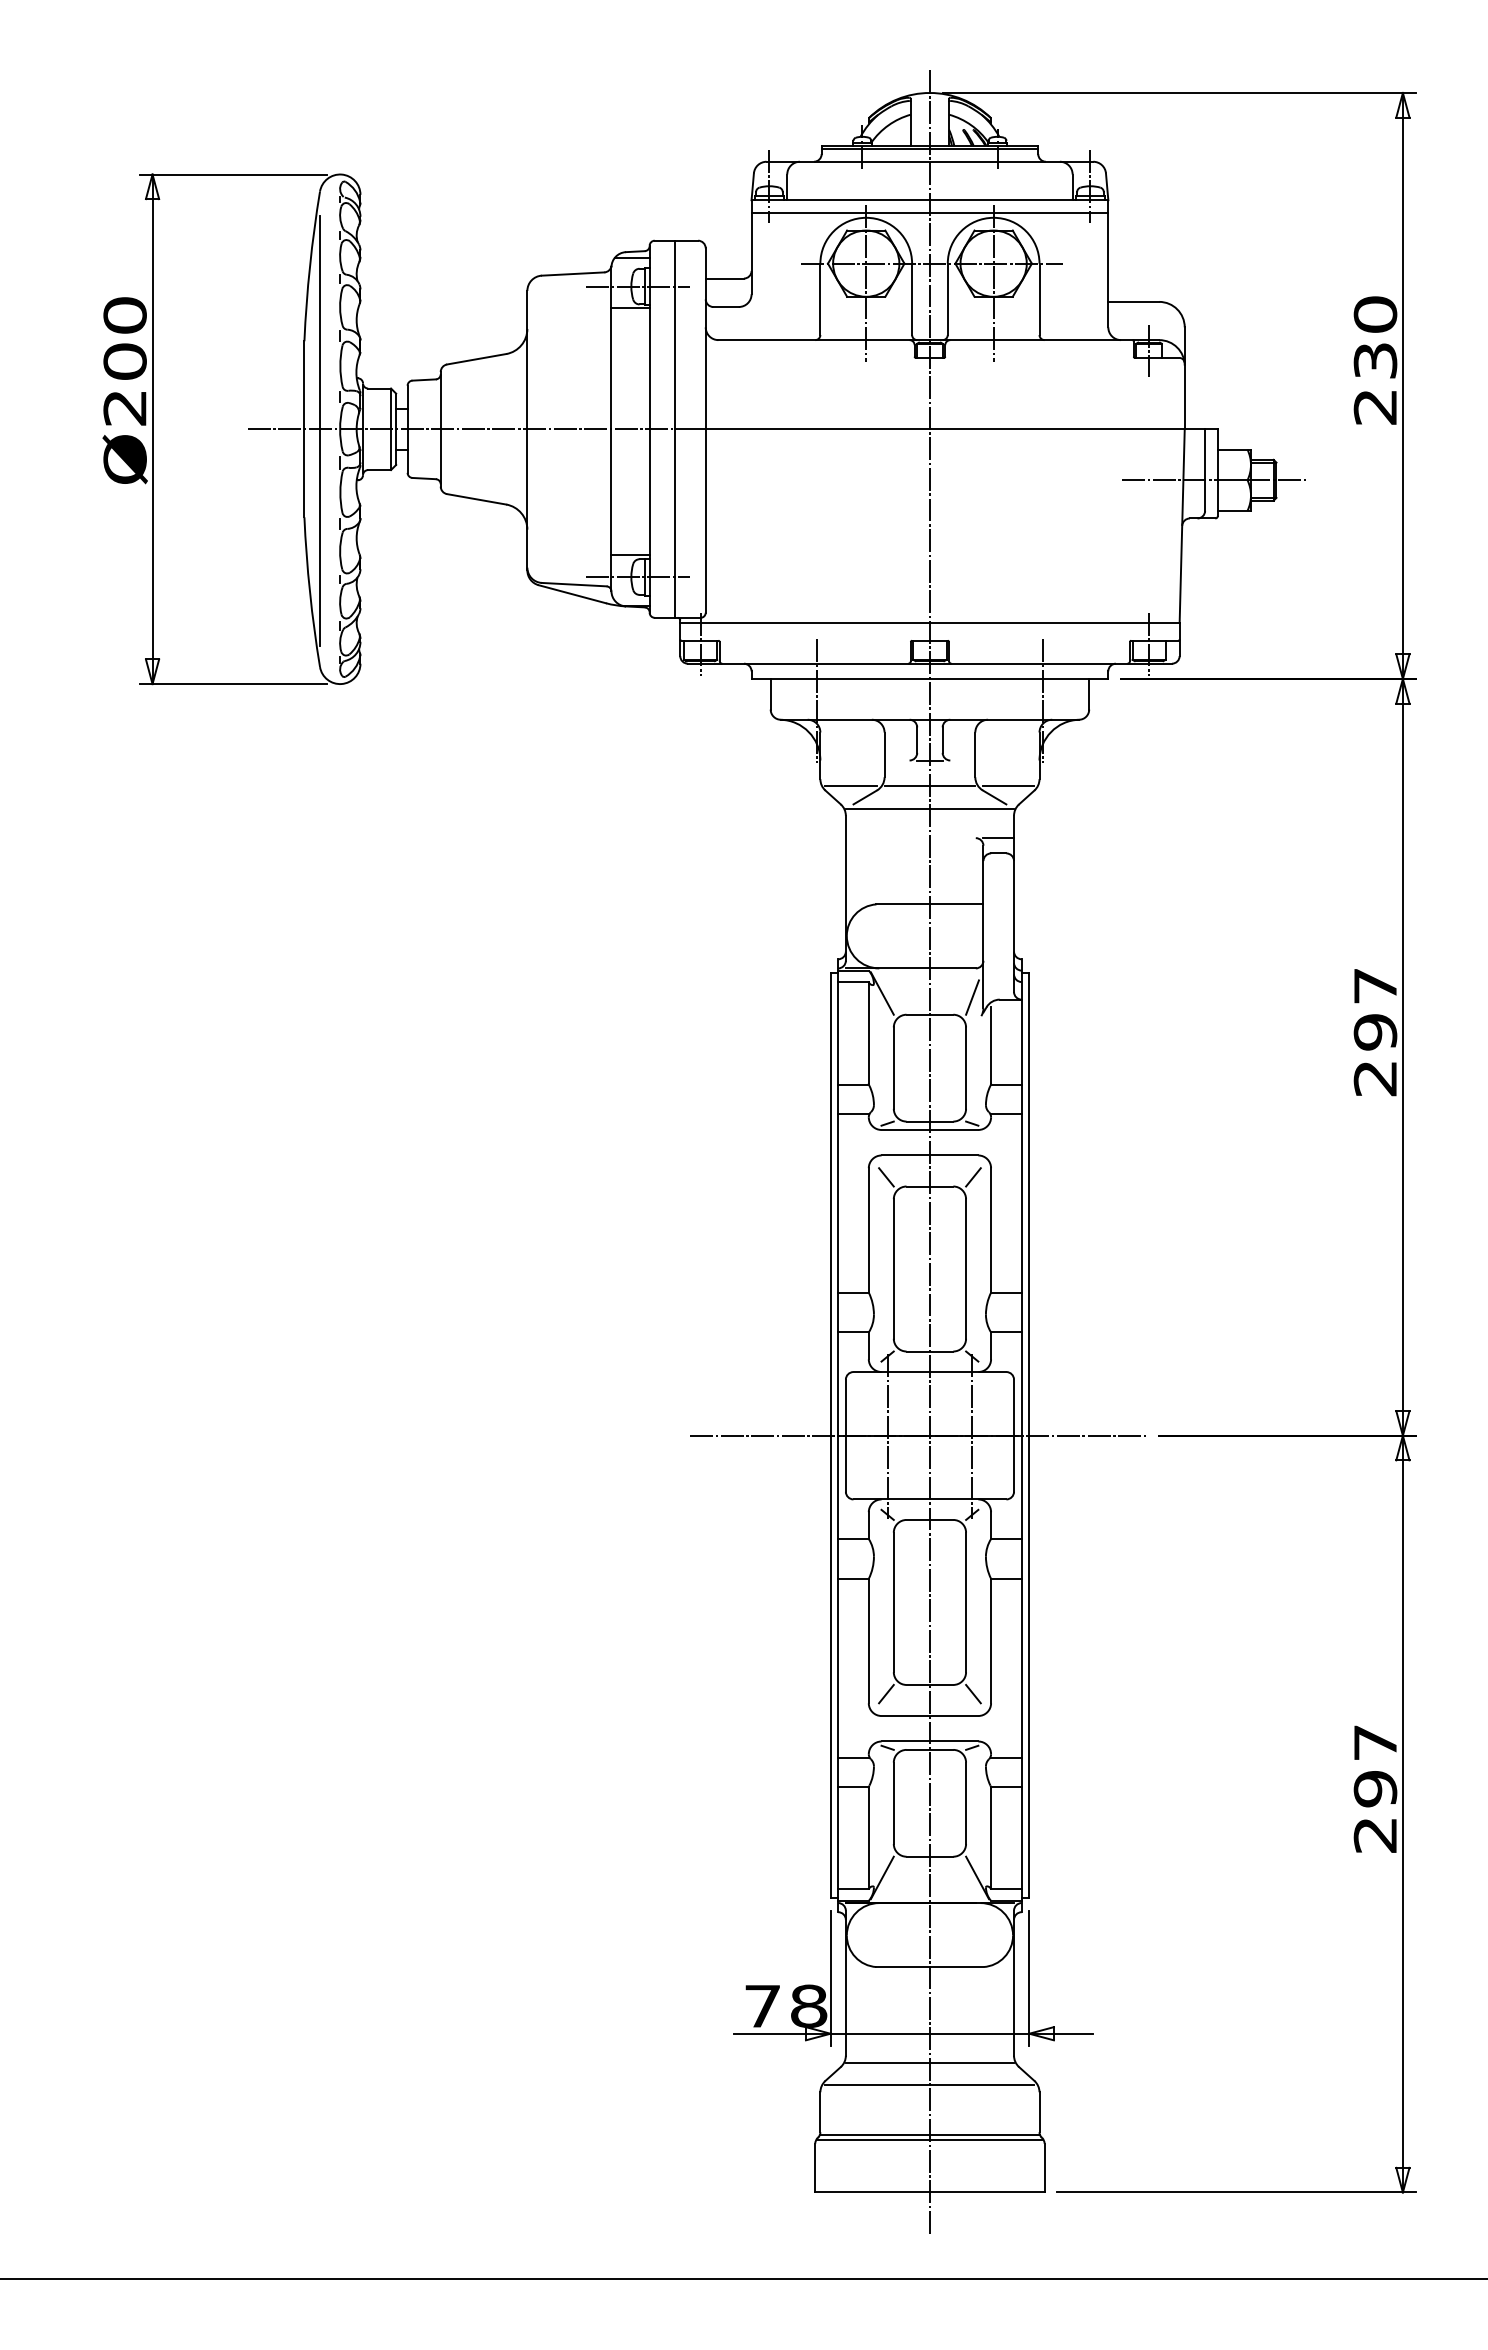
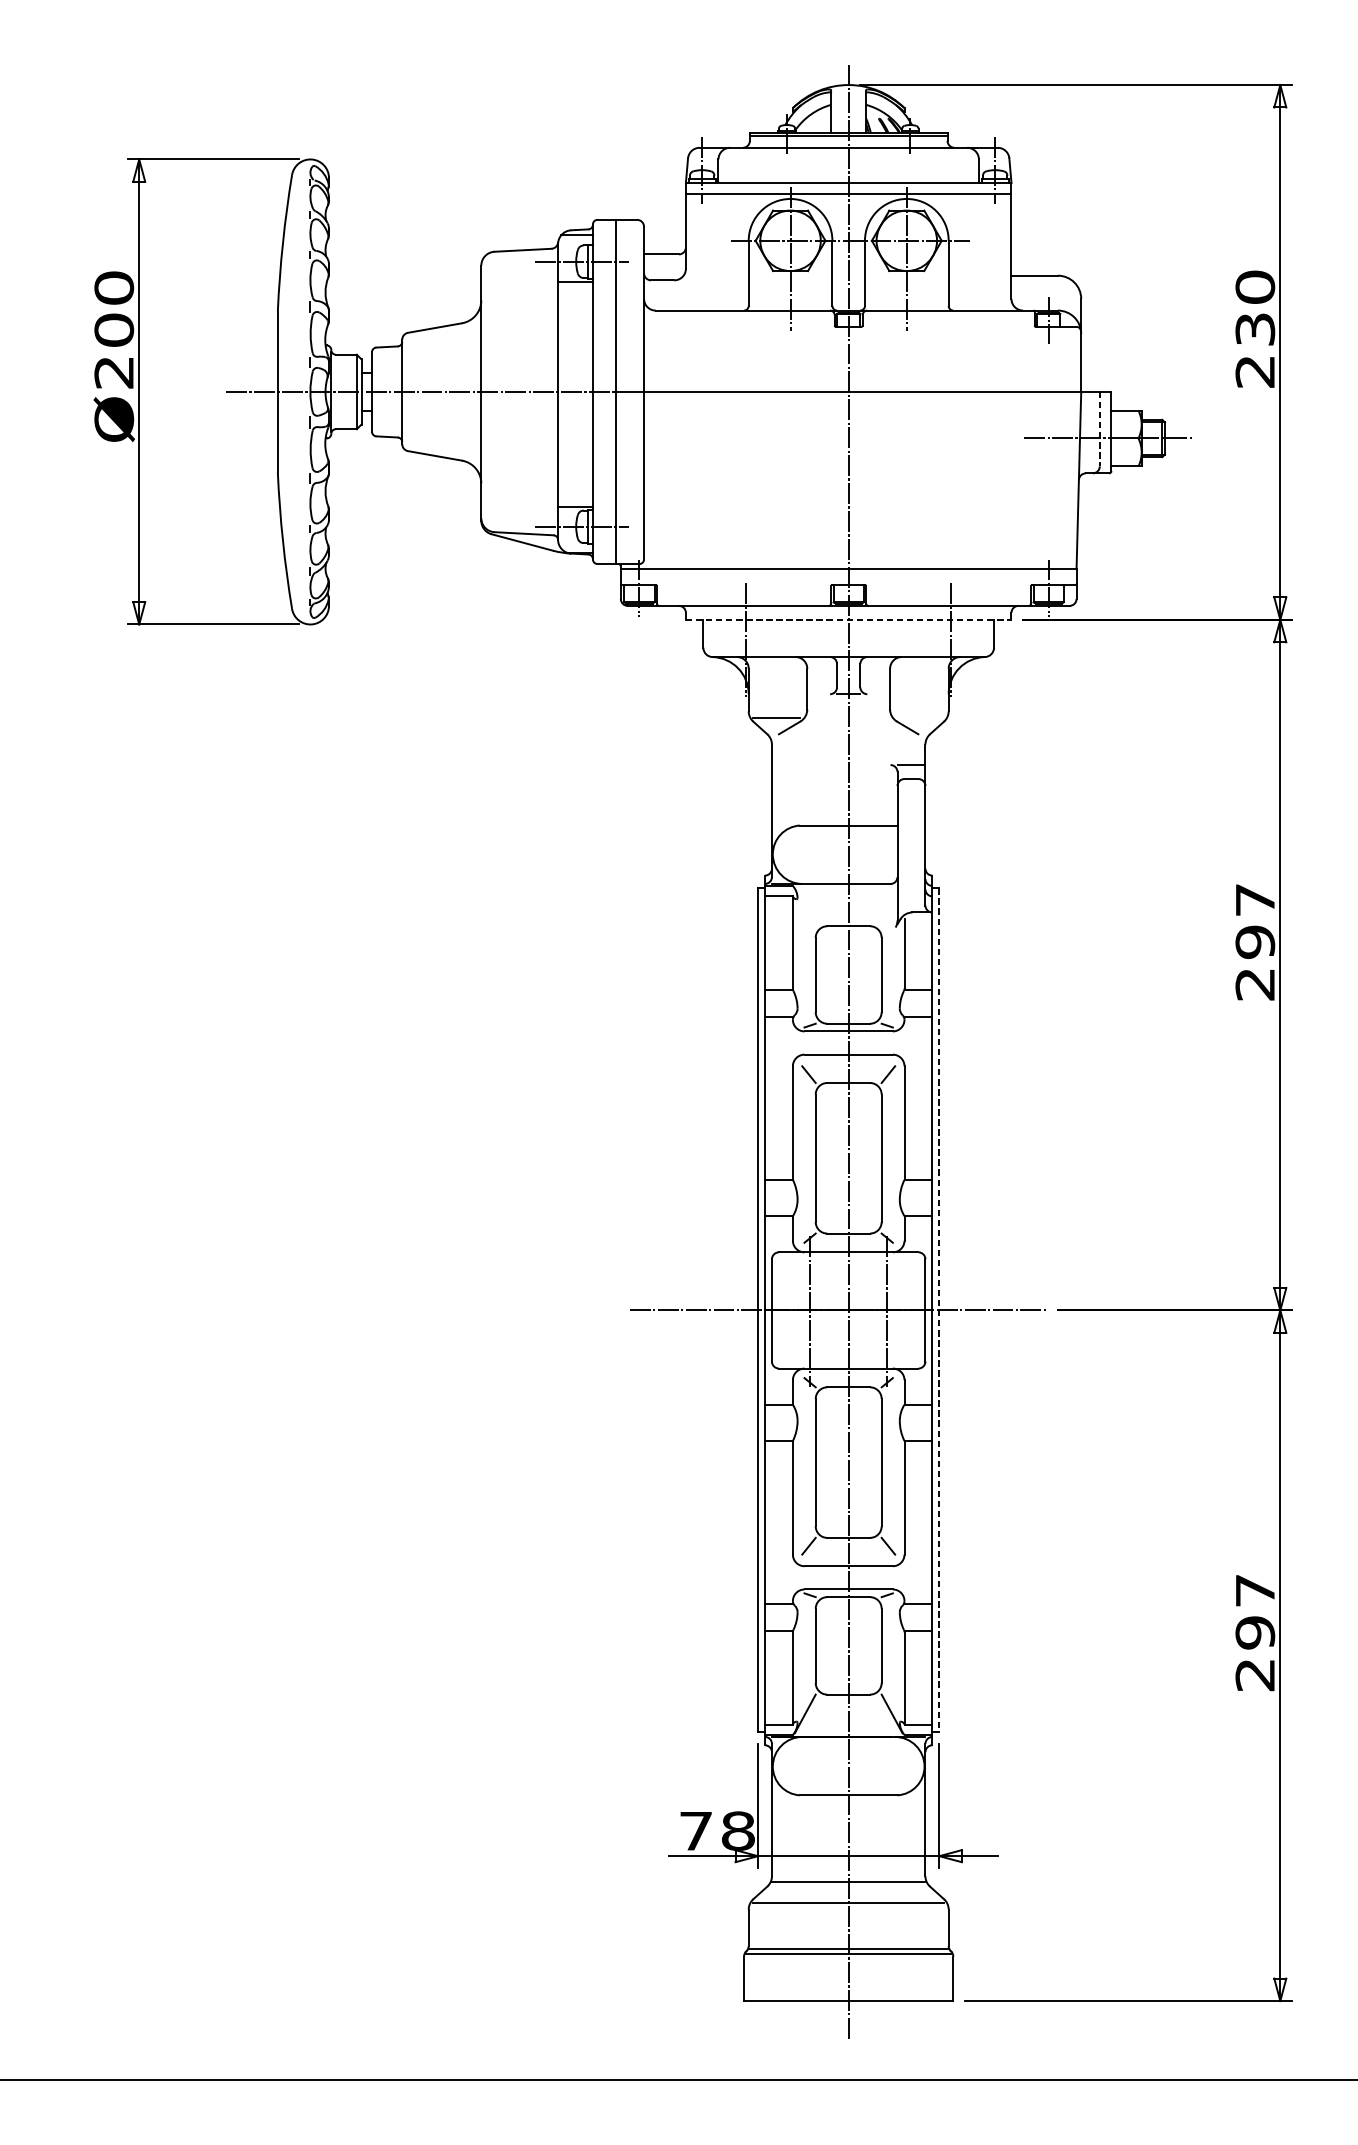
line: (319, 431) -> (291, 393), removed
line: (1205, 470) -> (1100, 429), solid -> dashed
line: (930, 679) -> (849, 620), solid -> dashed
line: (929, 786) -> (848, 717), removed
line: (1008, 786) -> (920, 717), removed
line: (929, 808) -> (848, 738), removed
line: (881, 993) -> (804, 906), removed
line: (972, 997) -> (887, 910), removed
line: (1029, 1436) -> (939, 1311), solid -> dashed

